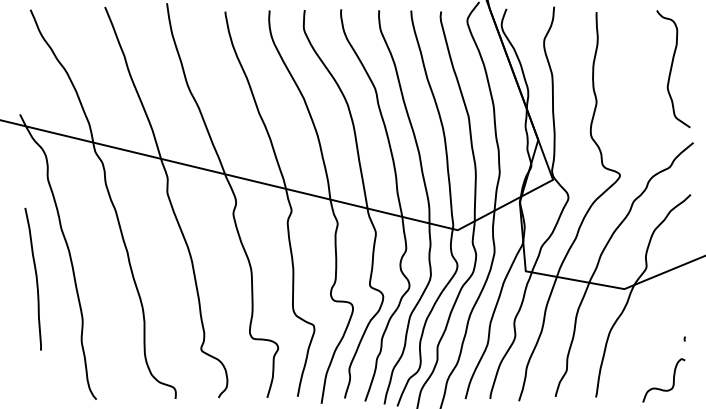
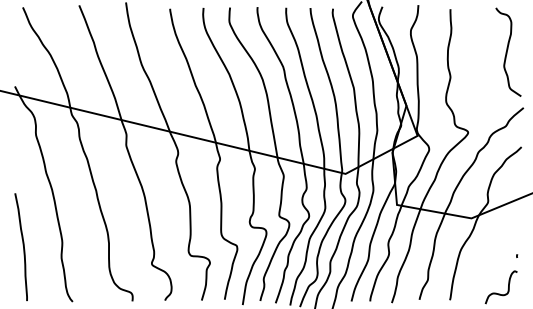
curve: (35, 278) -> (22, 246), moved

